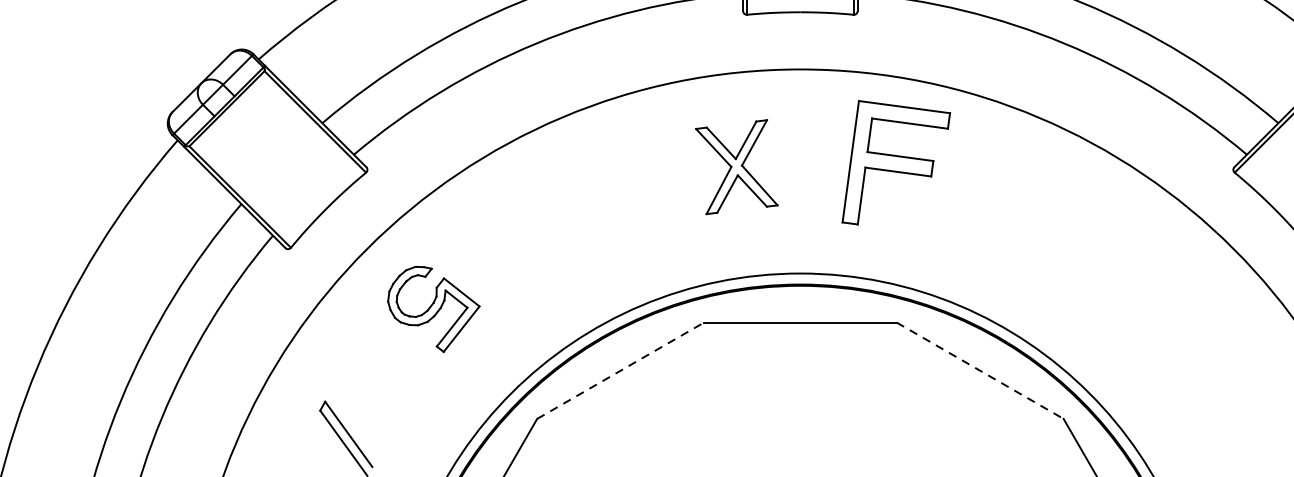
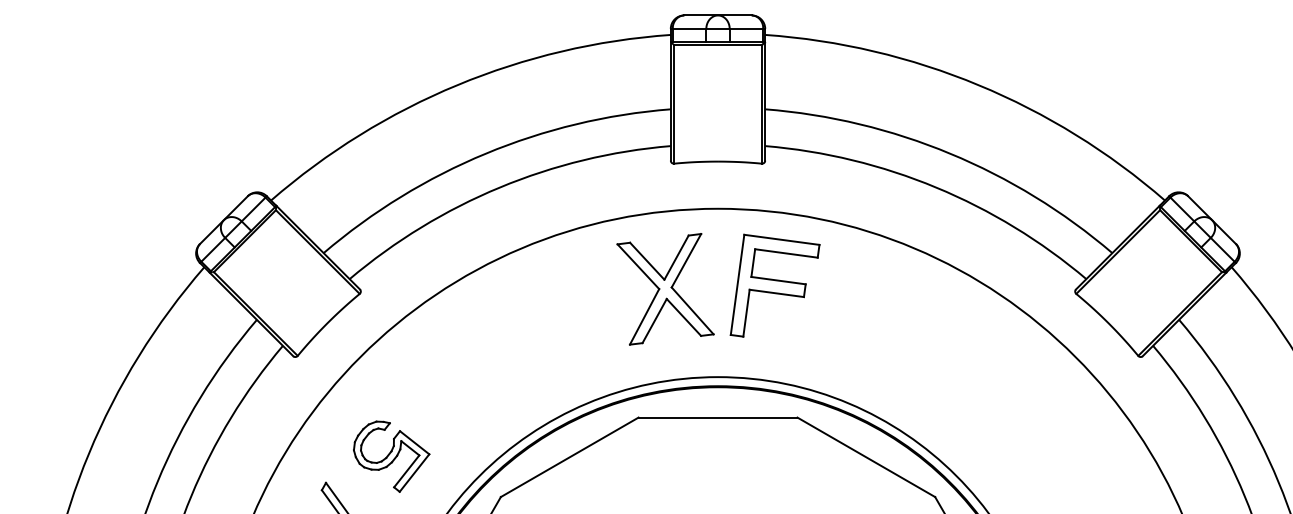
part: (895, 162) -> (774, 285), moved
part: (736, 167) -> (665, 289), size x1.43
part: (433, 309) -> (391, 456), moved
line: (621, 370) -> (570, 457), dashed -> solid
line: (980, 370) -> (866, 457), dashed -> solid

